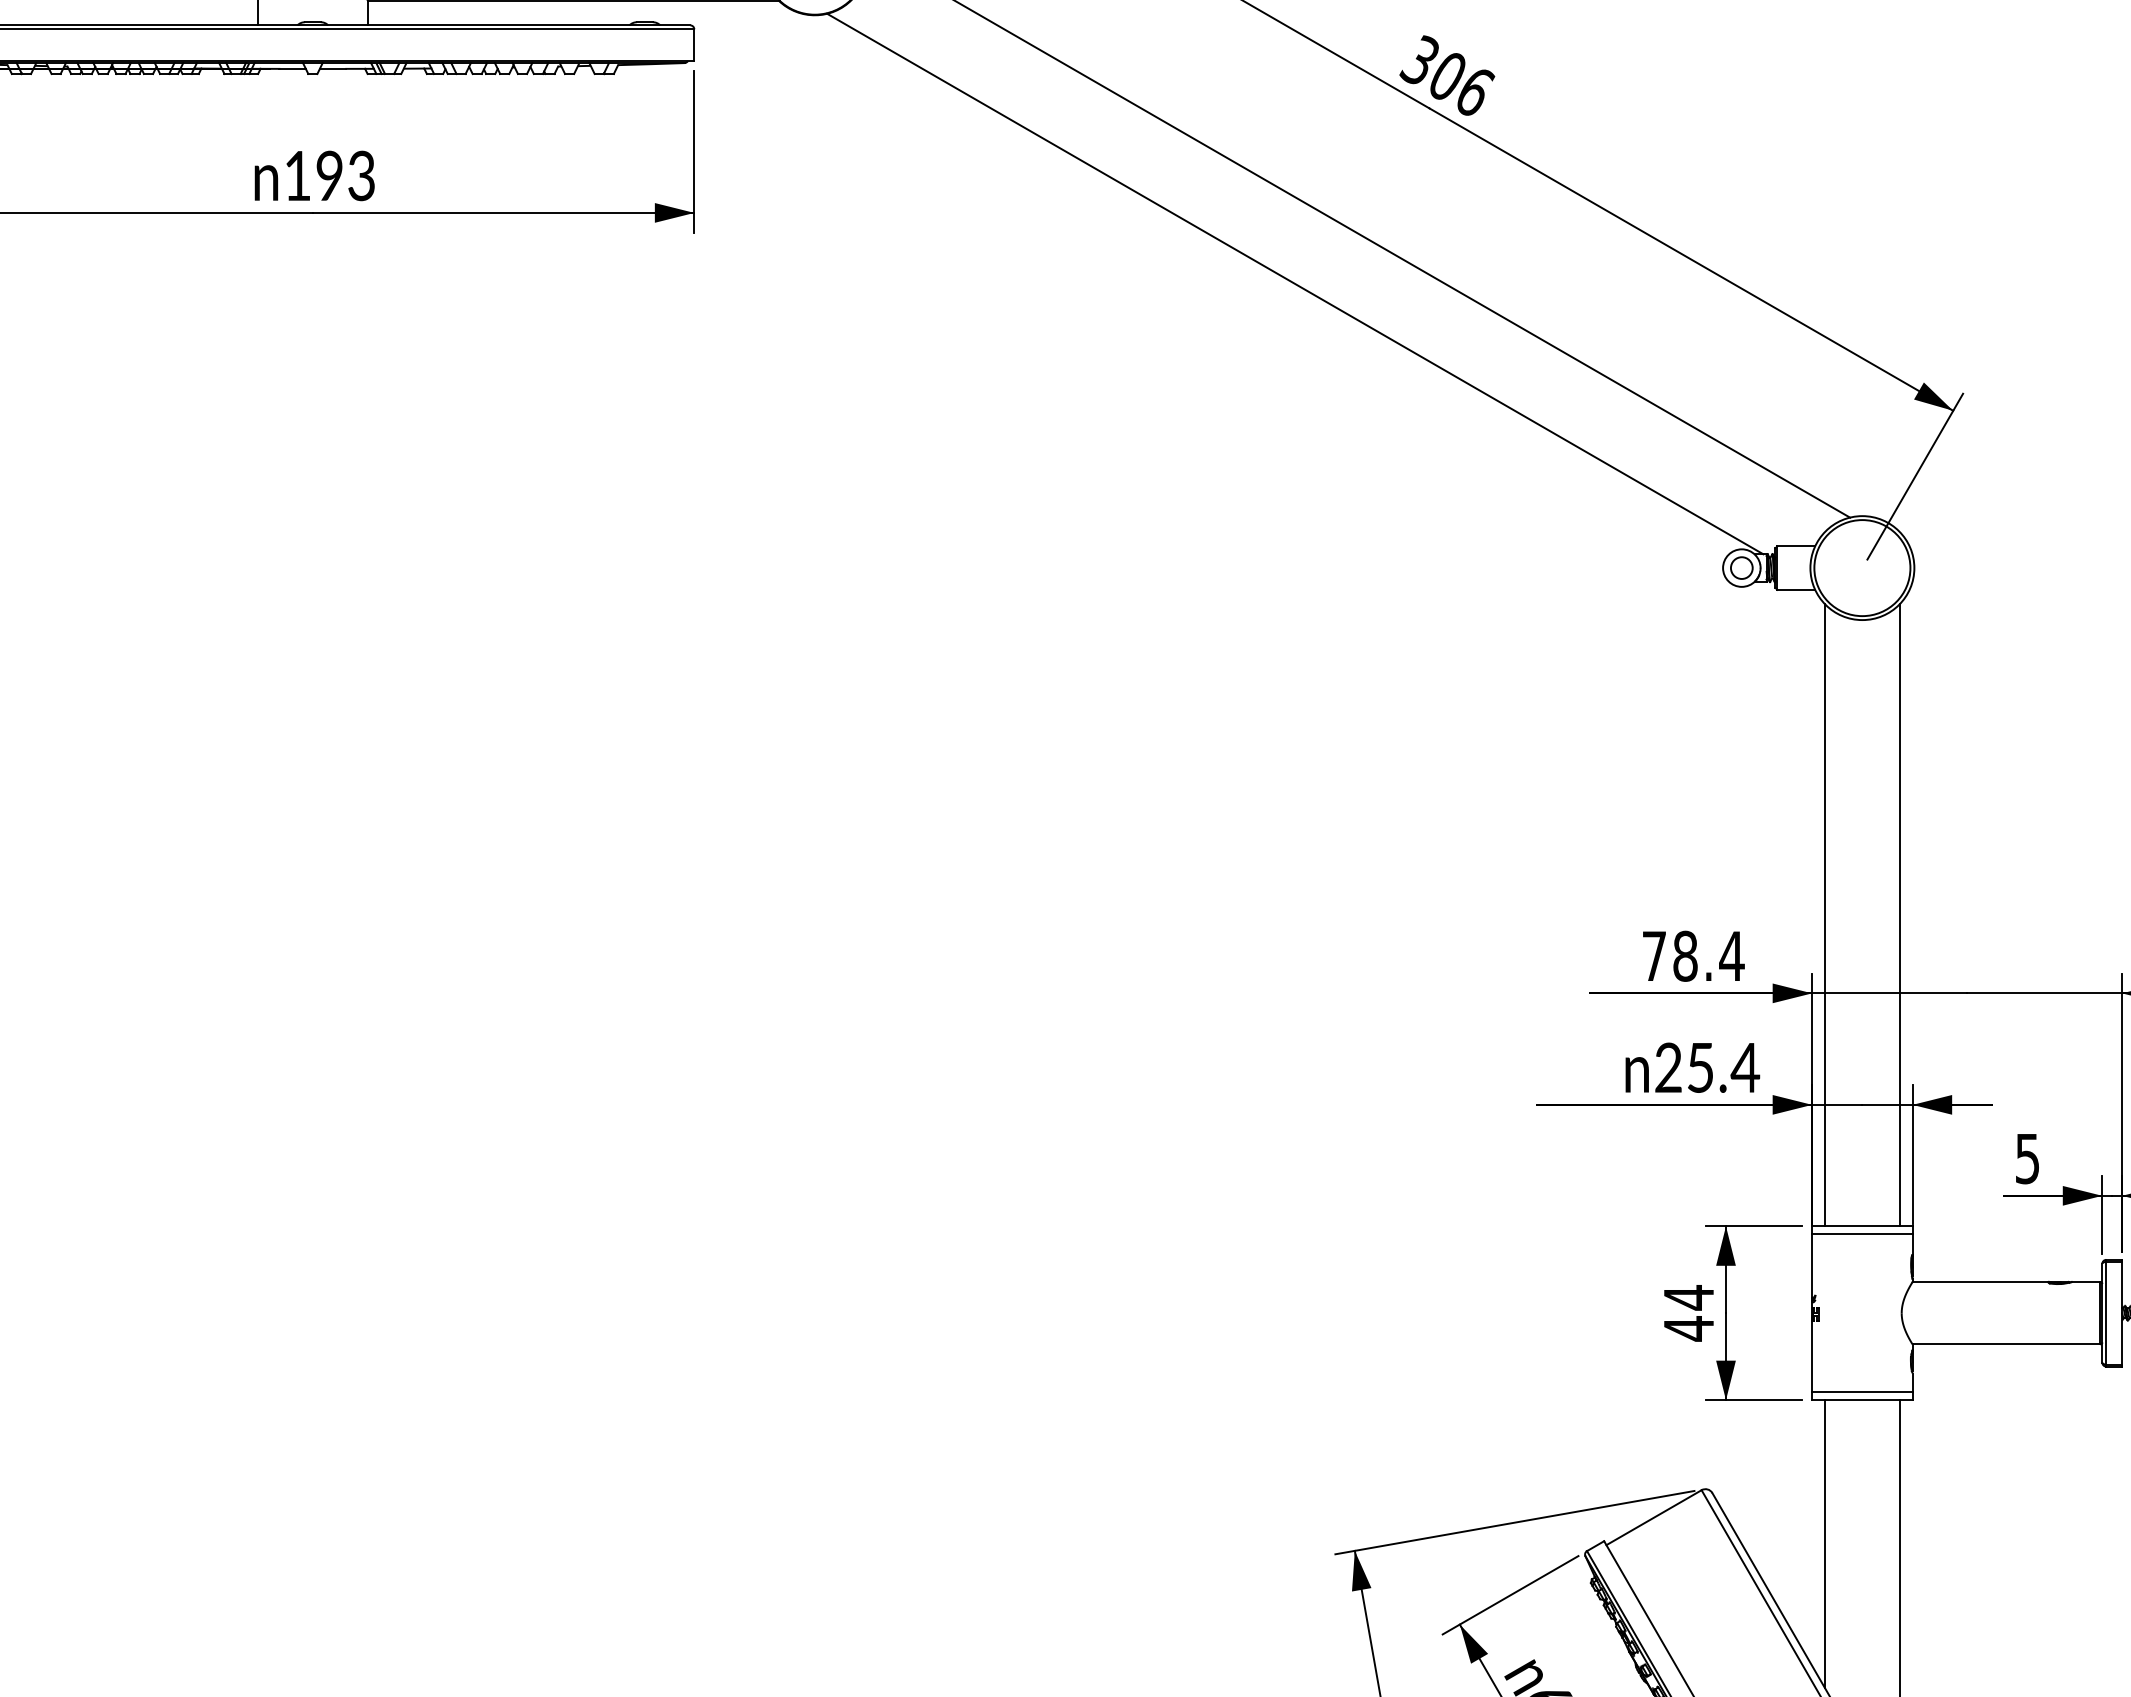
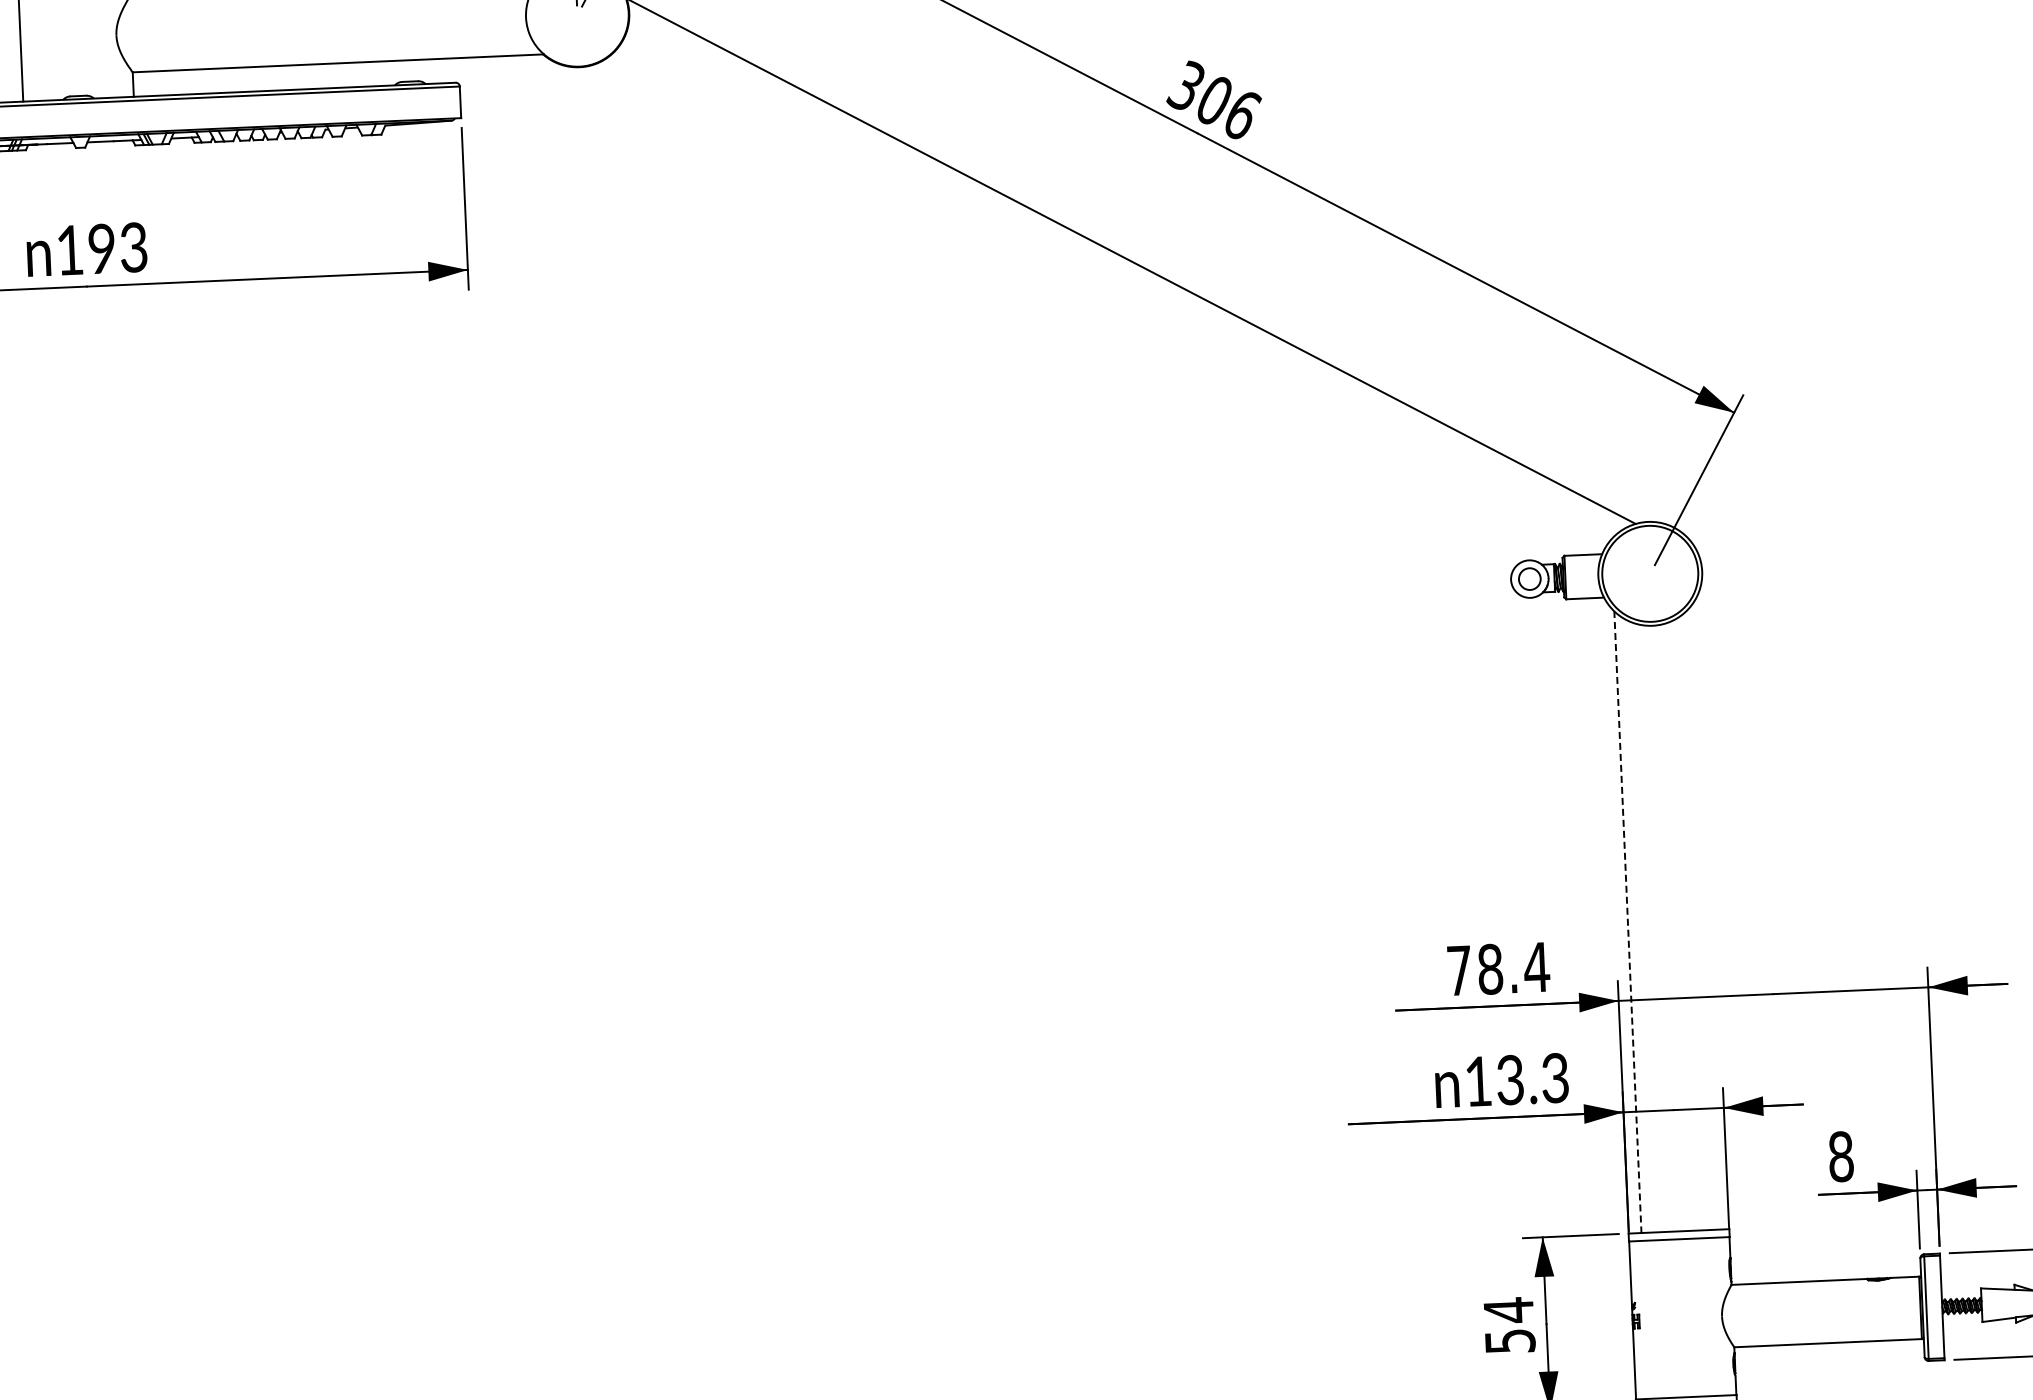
line: (1295, 283) -> (1071, 314), removed
line: (1899, 914) -> (1702, 918), removed
line: (1824, 915) -> (1627, 922), solid -> dashed
text: (1707, 1067) -> (1517, 1079), 25.4 -> 13.3
text: (2027, 1158) -> (1840, 1156), 5 -> 8
text: (1689, 1328) -> (1510, 1341), 44 -> 54

